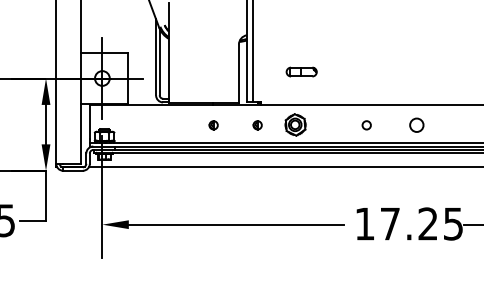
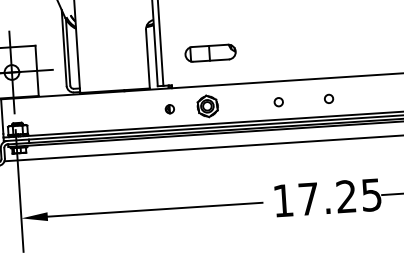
part: (301, 71) -> (210, 52), size x1.67
part: (213, 125) -> (125, 112), removed
circle: (417, 125) -> (329, 99), size x0.62

